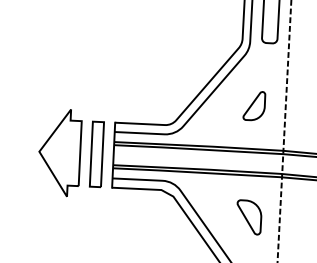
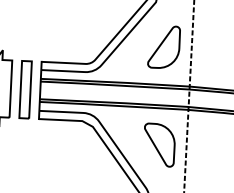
part: (254, 105) -> (164, 46), size x1.67
part: (249, 217) -> (159, 145), size x1.43

